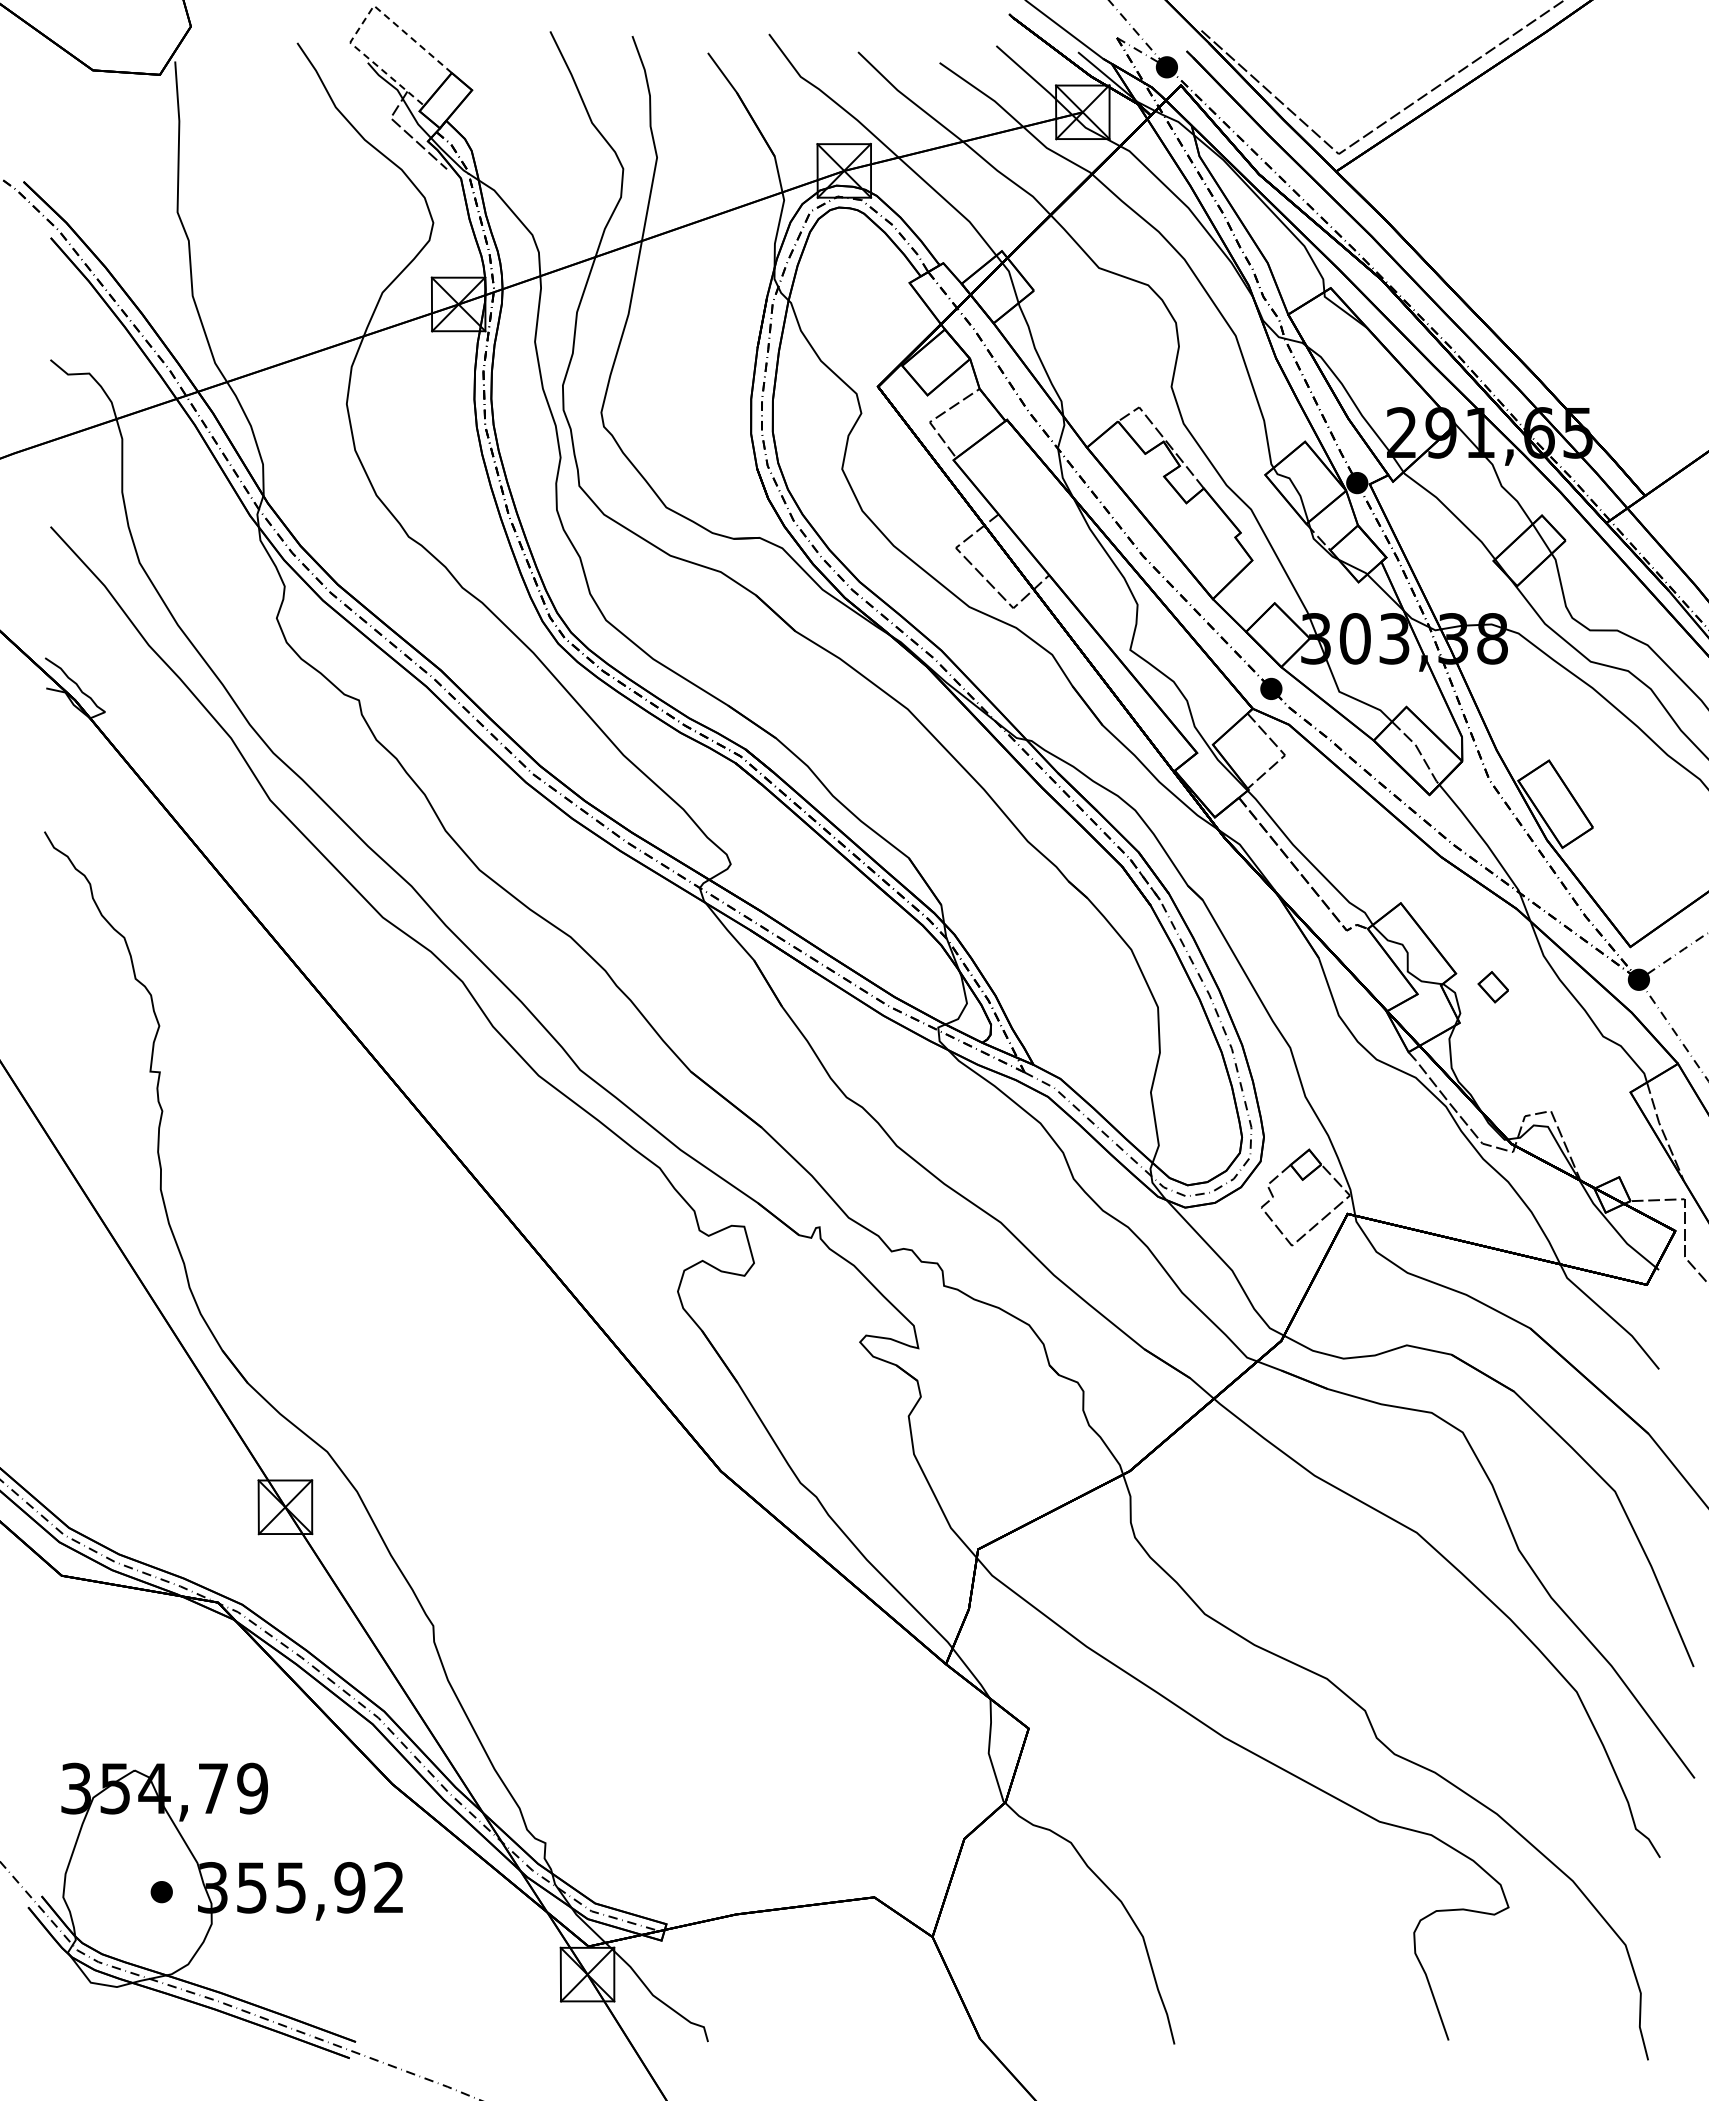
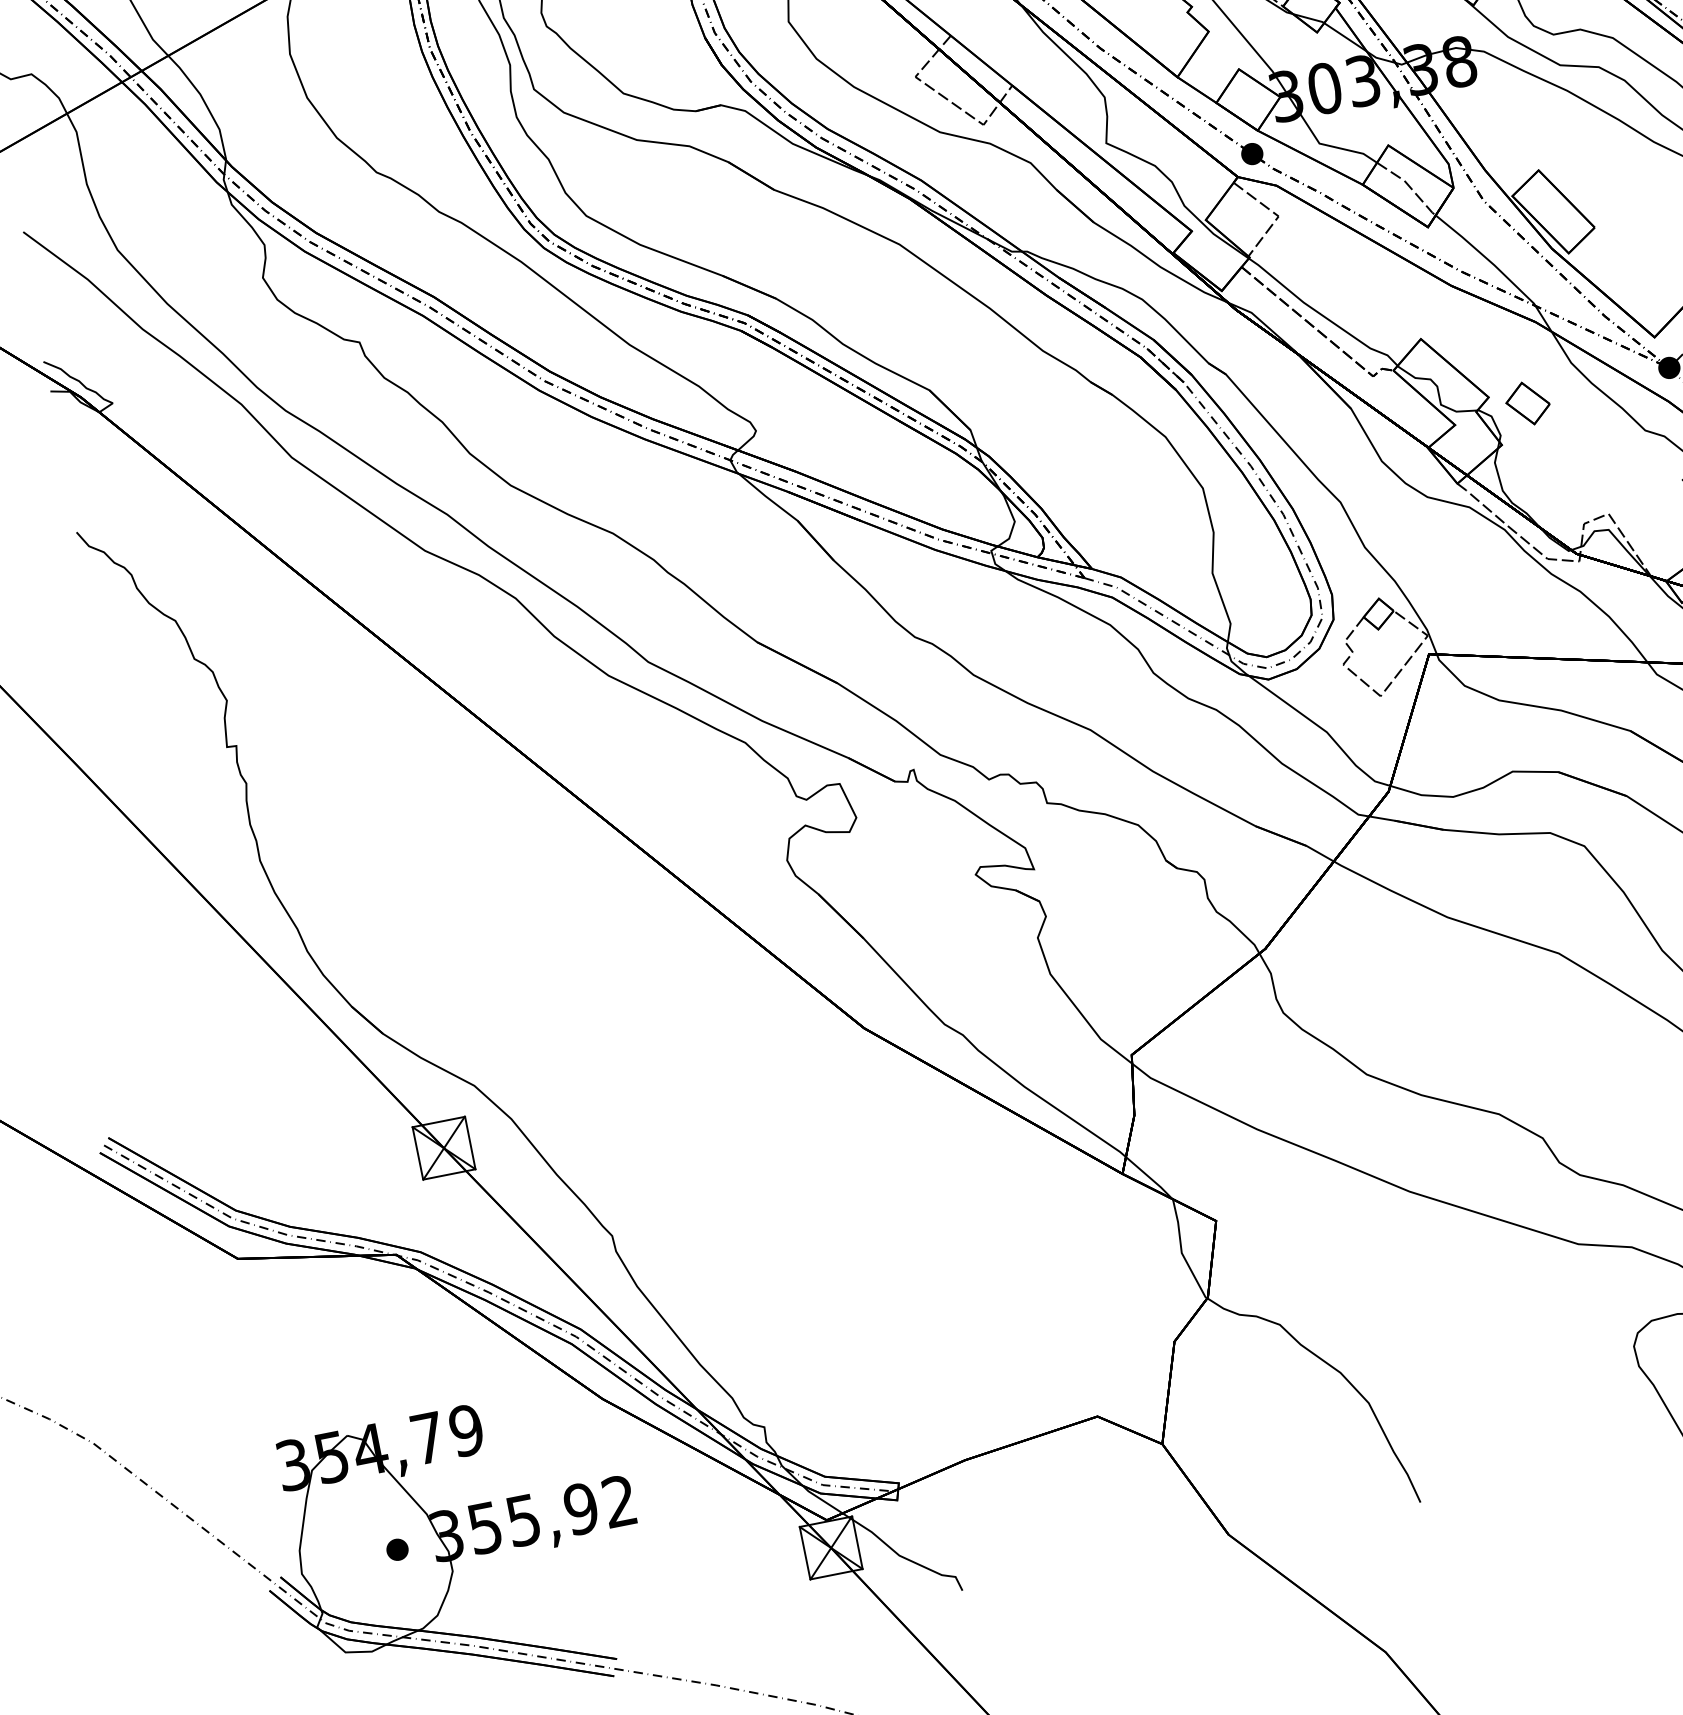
part: (1493, 986) -> (1527, 402), size x1.43

